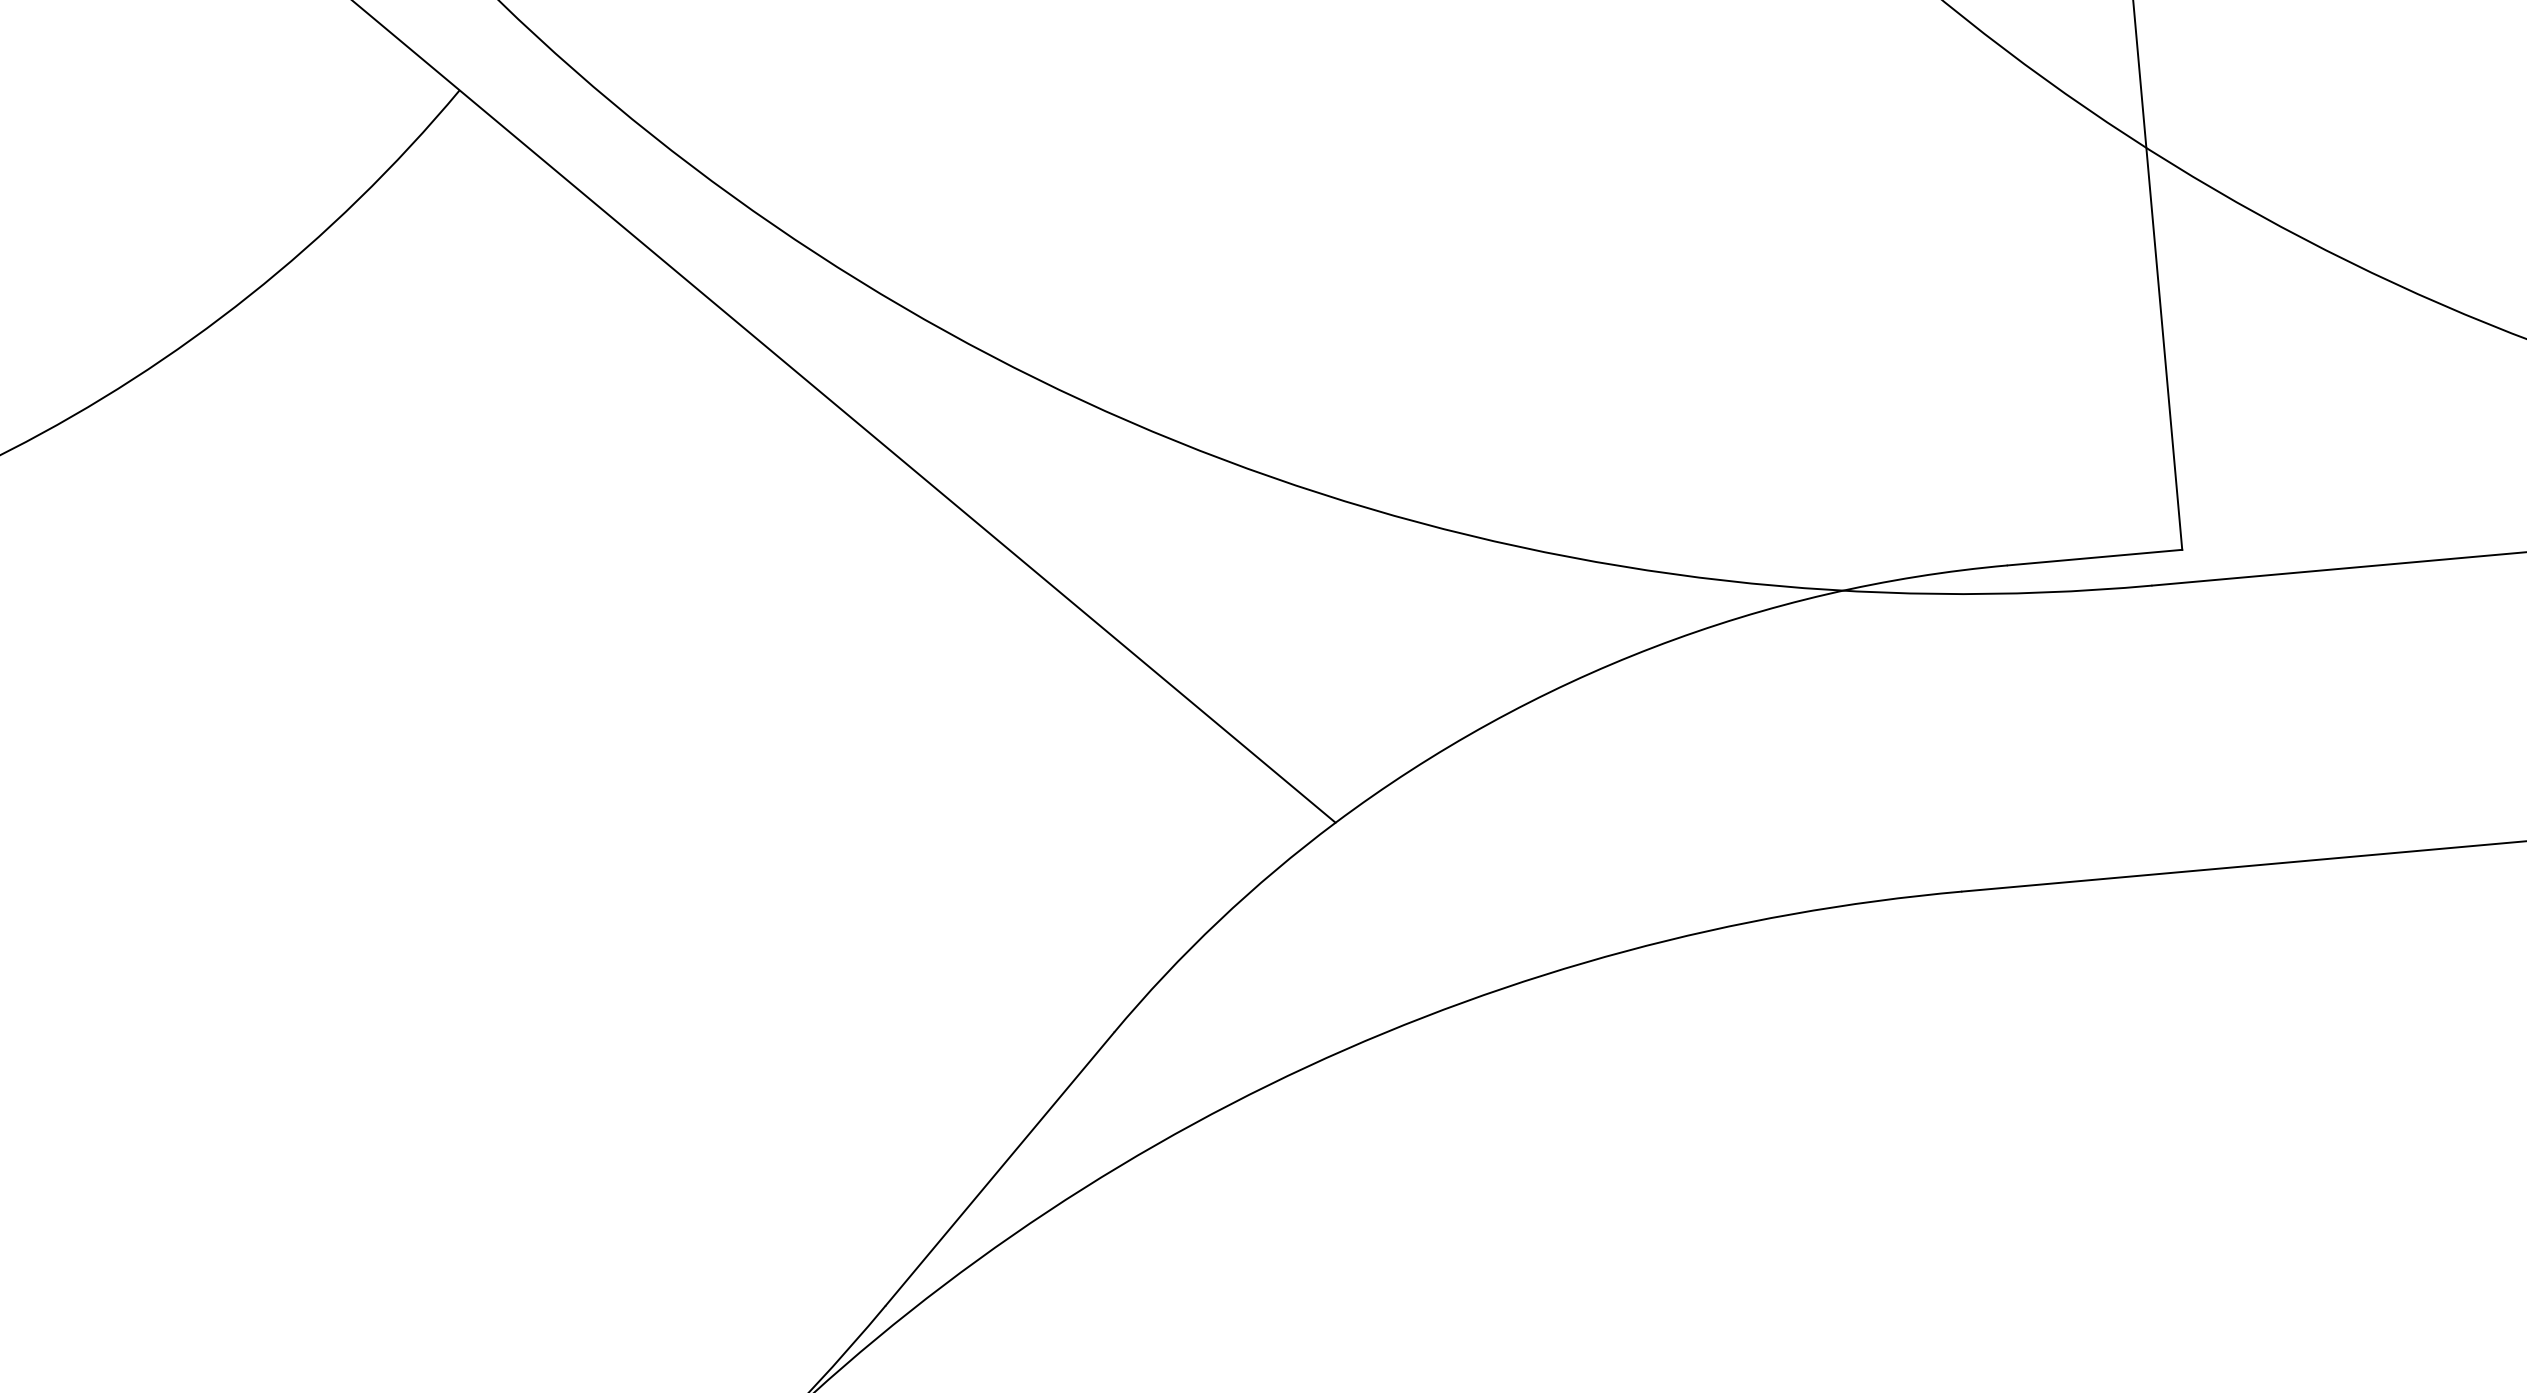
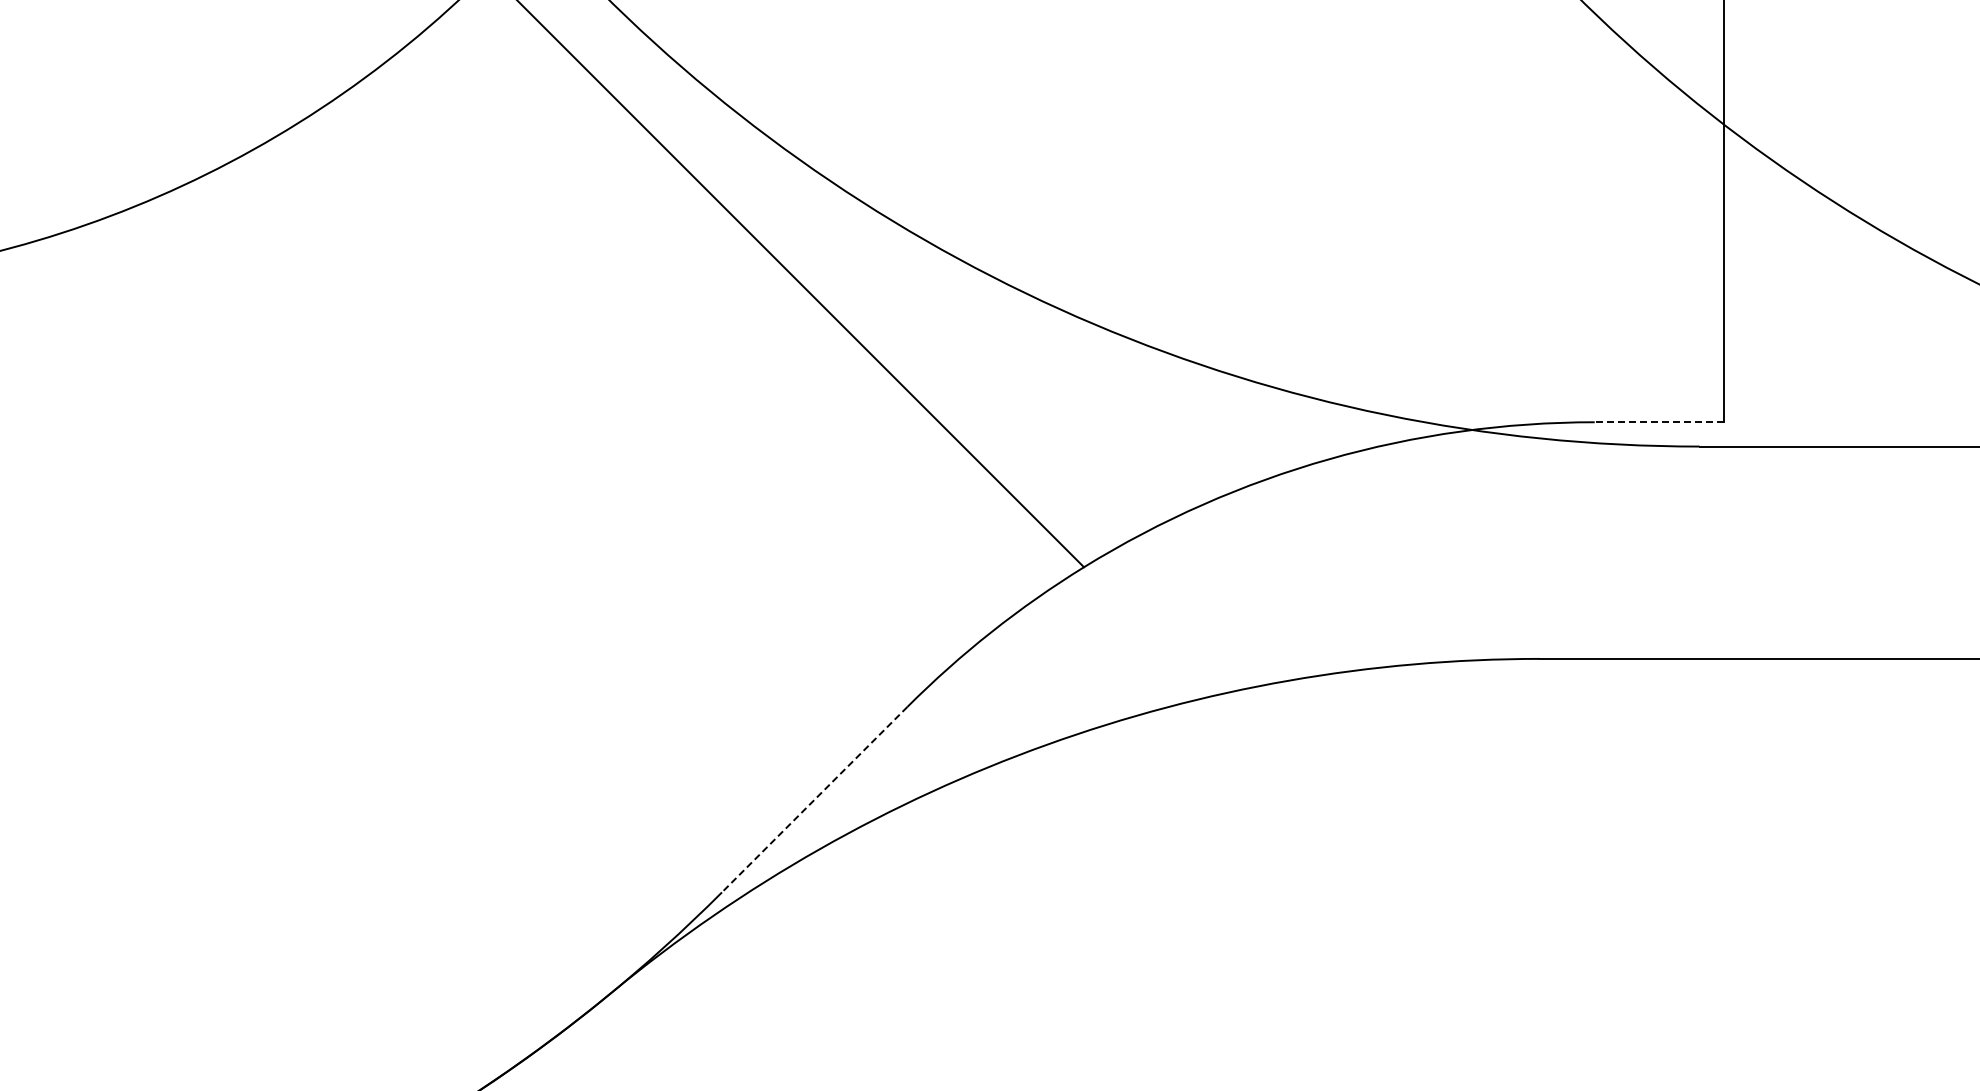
line: (2095, 557) -> (1659, 422), solid -> dashed
line: (999, 1170) -> (814, 800), solid -> dashed

